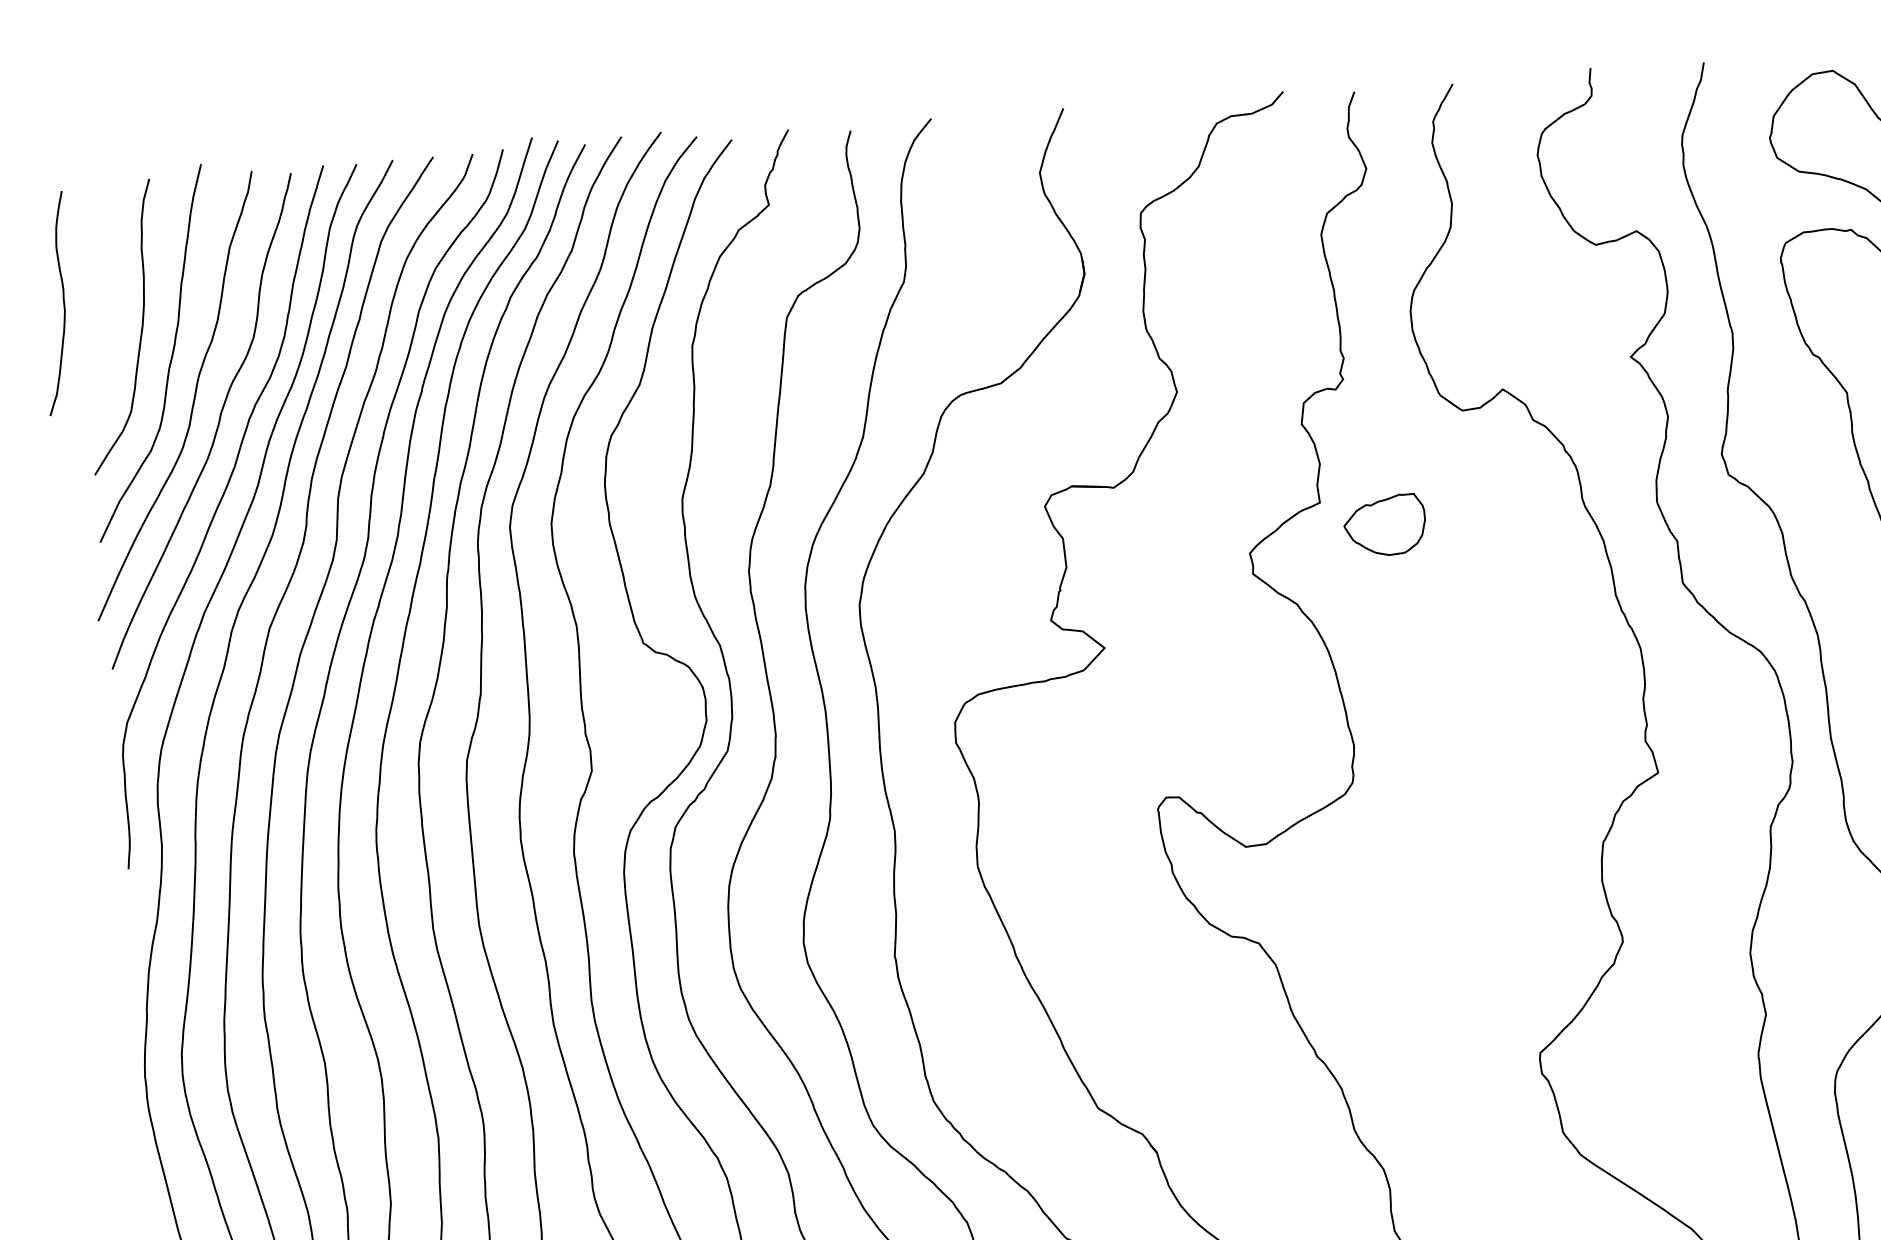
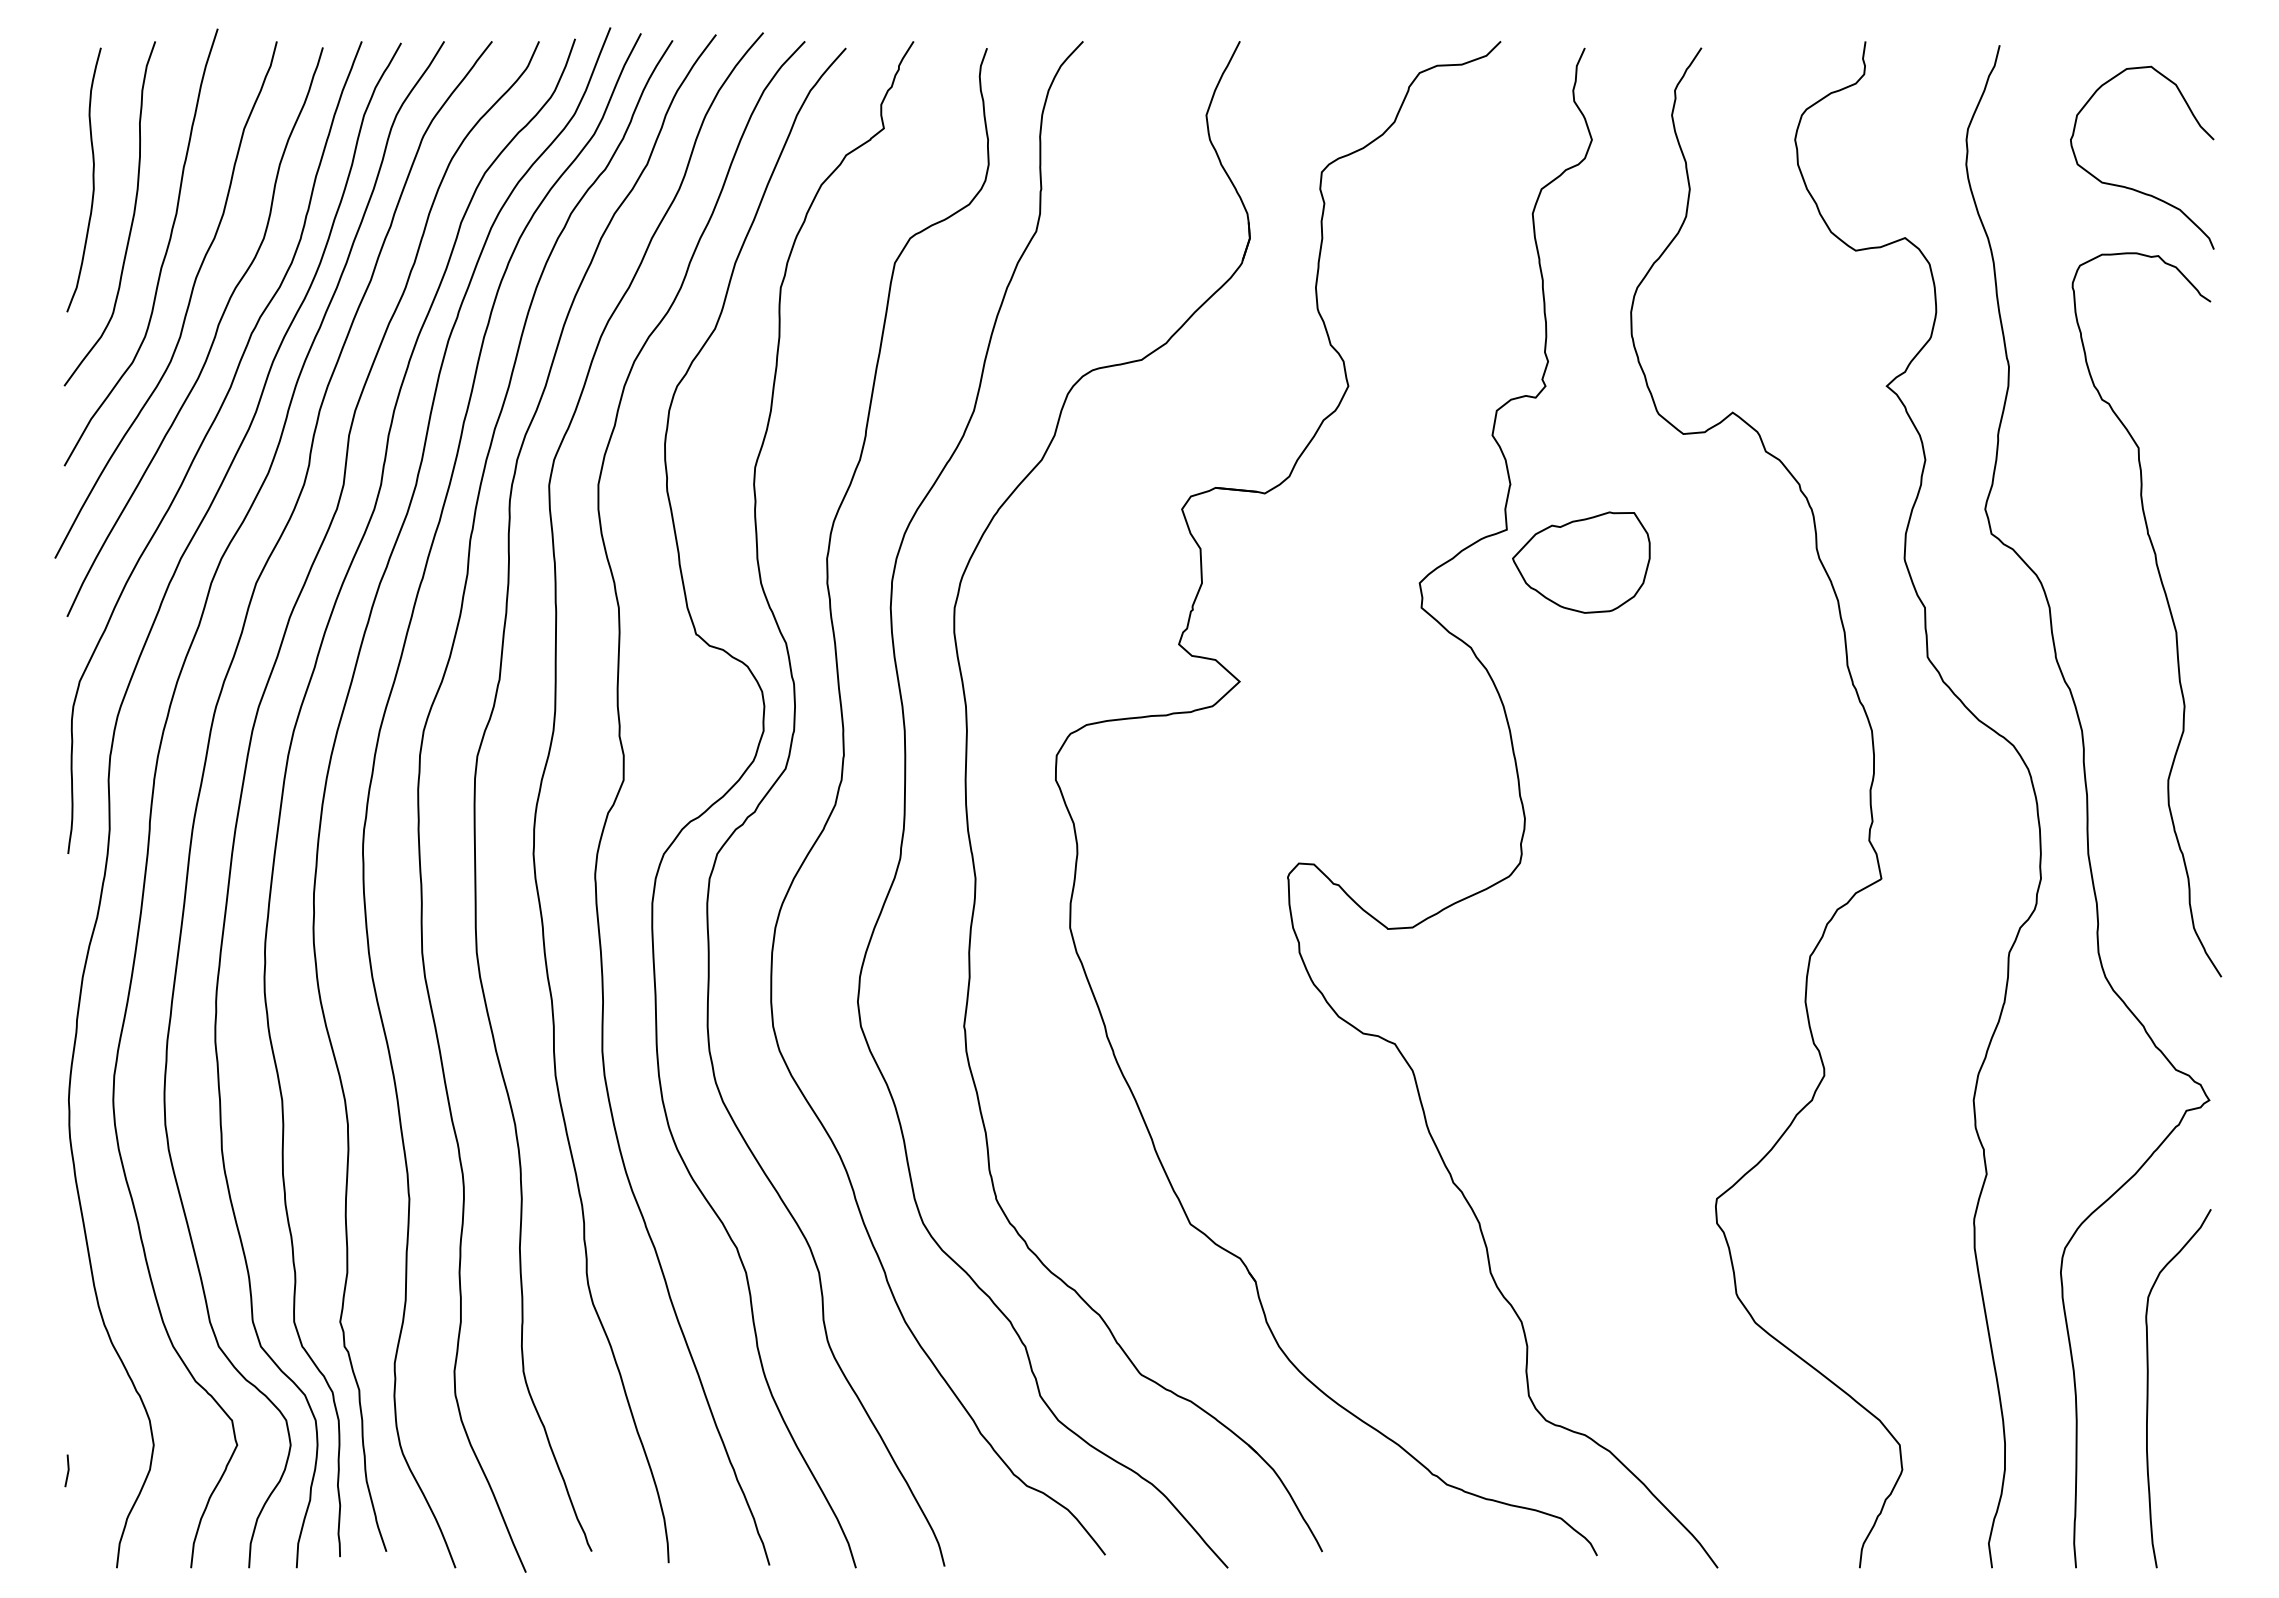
curve: (63, 302) -> (92, 179), moved
part: (1384, 525) -> (1581, 562), size x1.43

